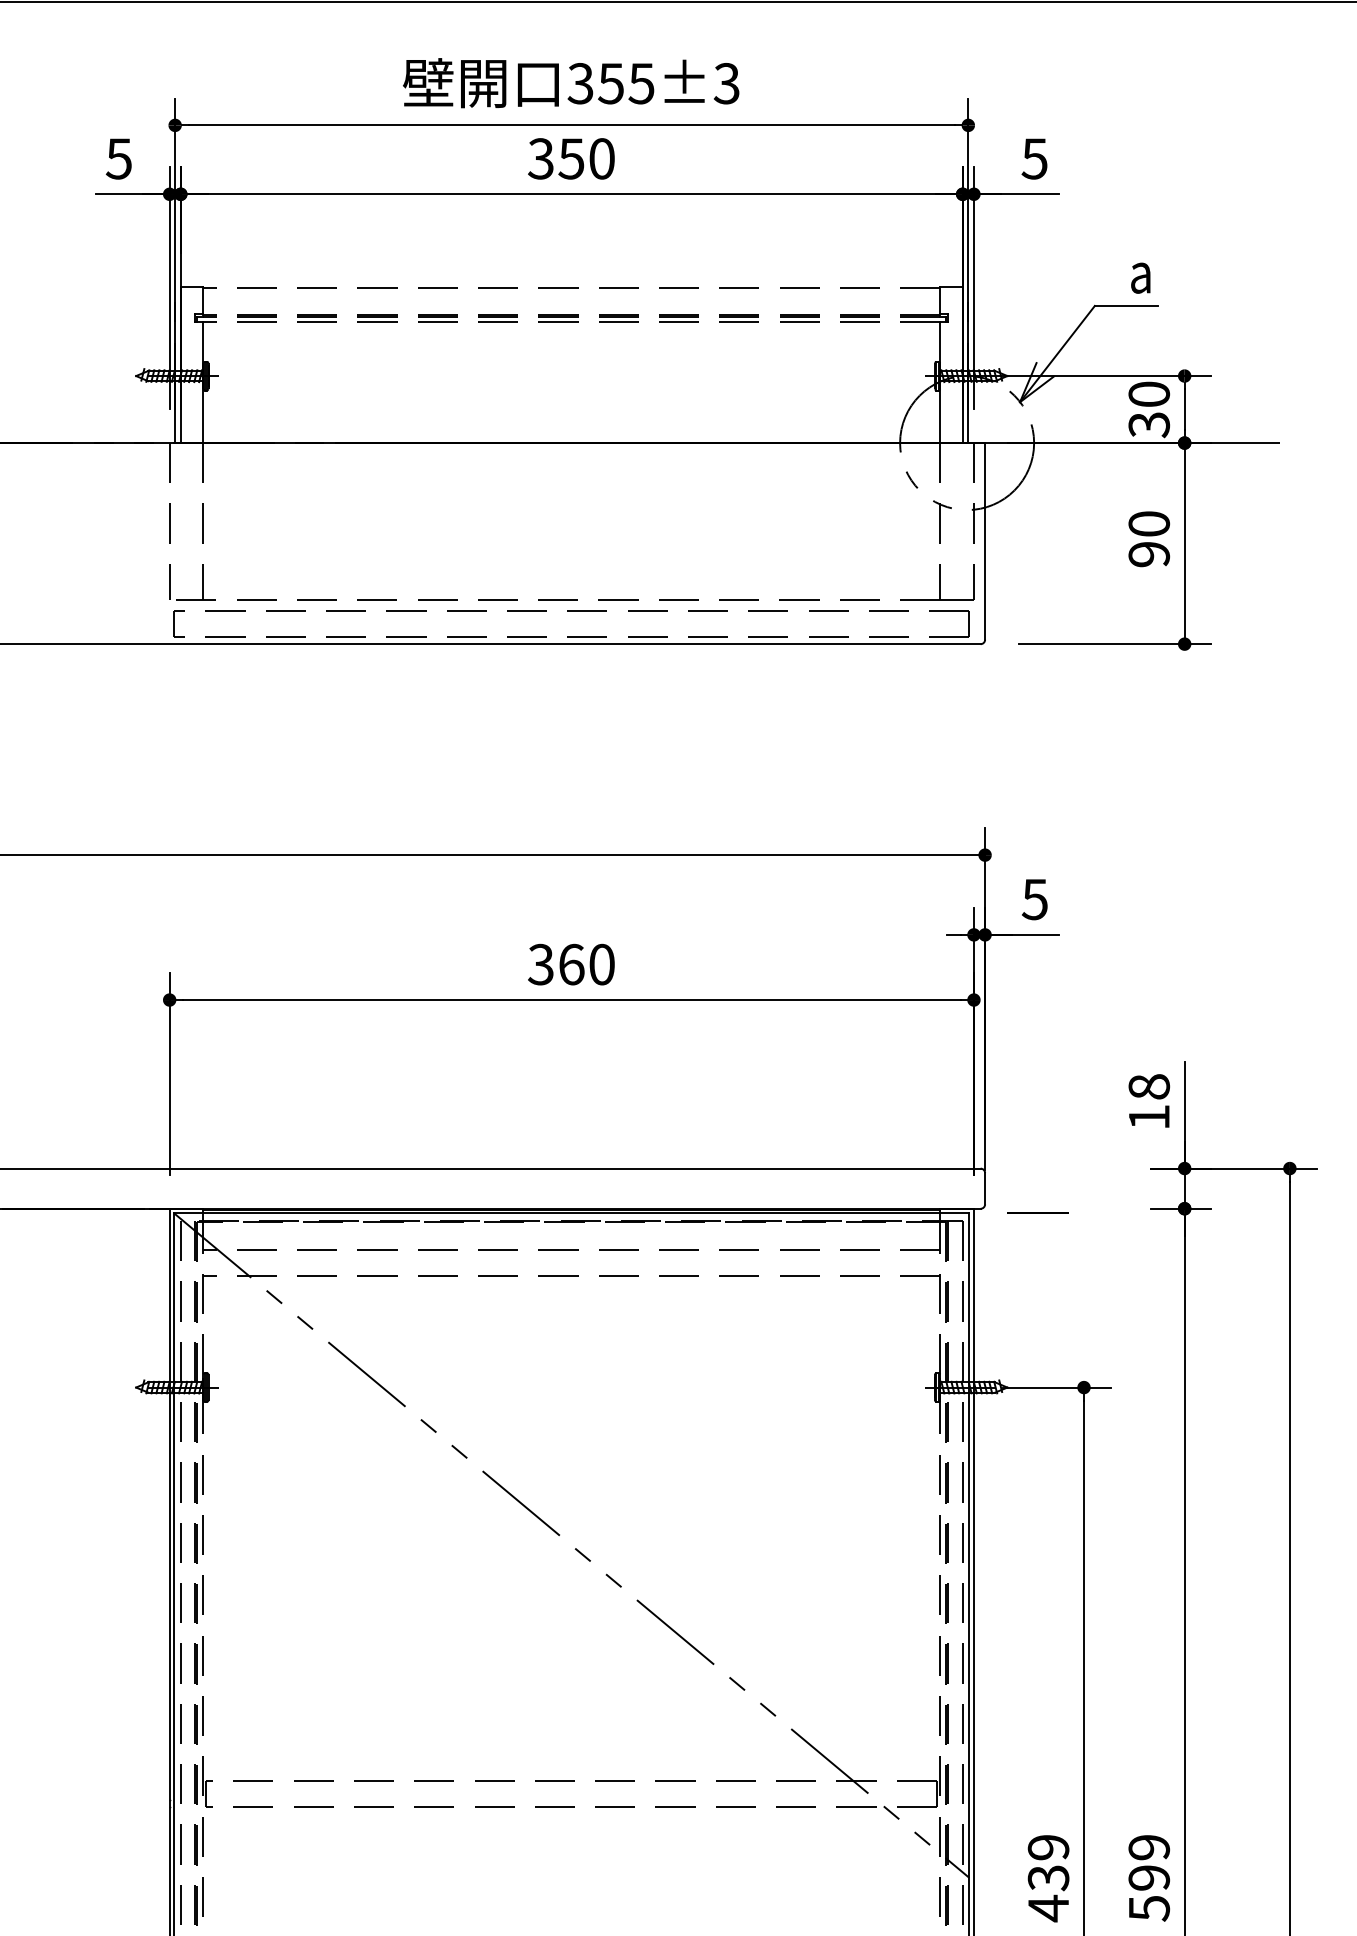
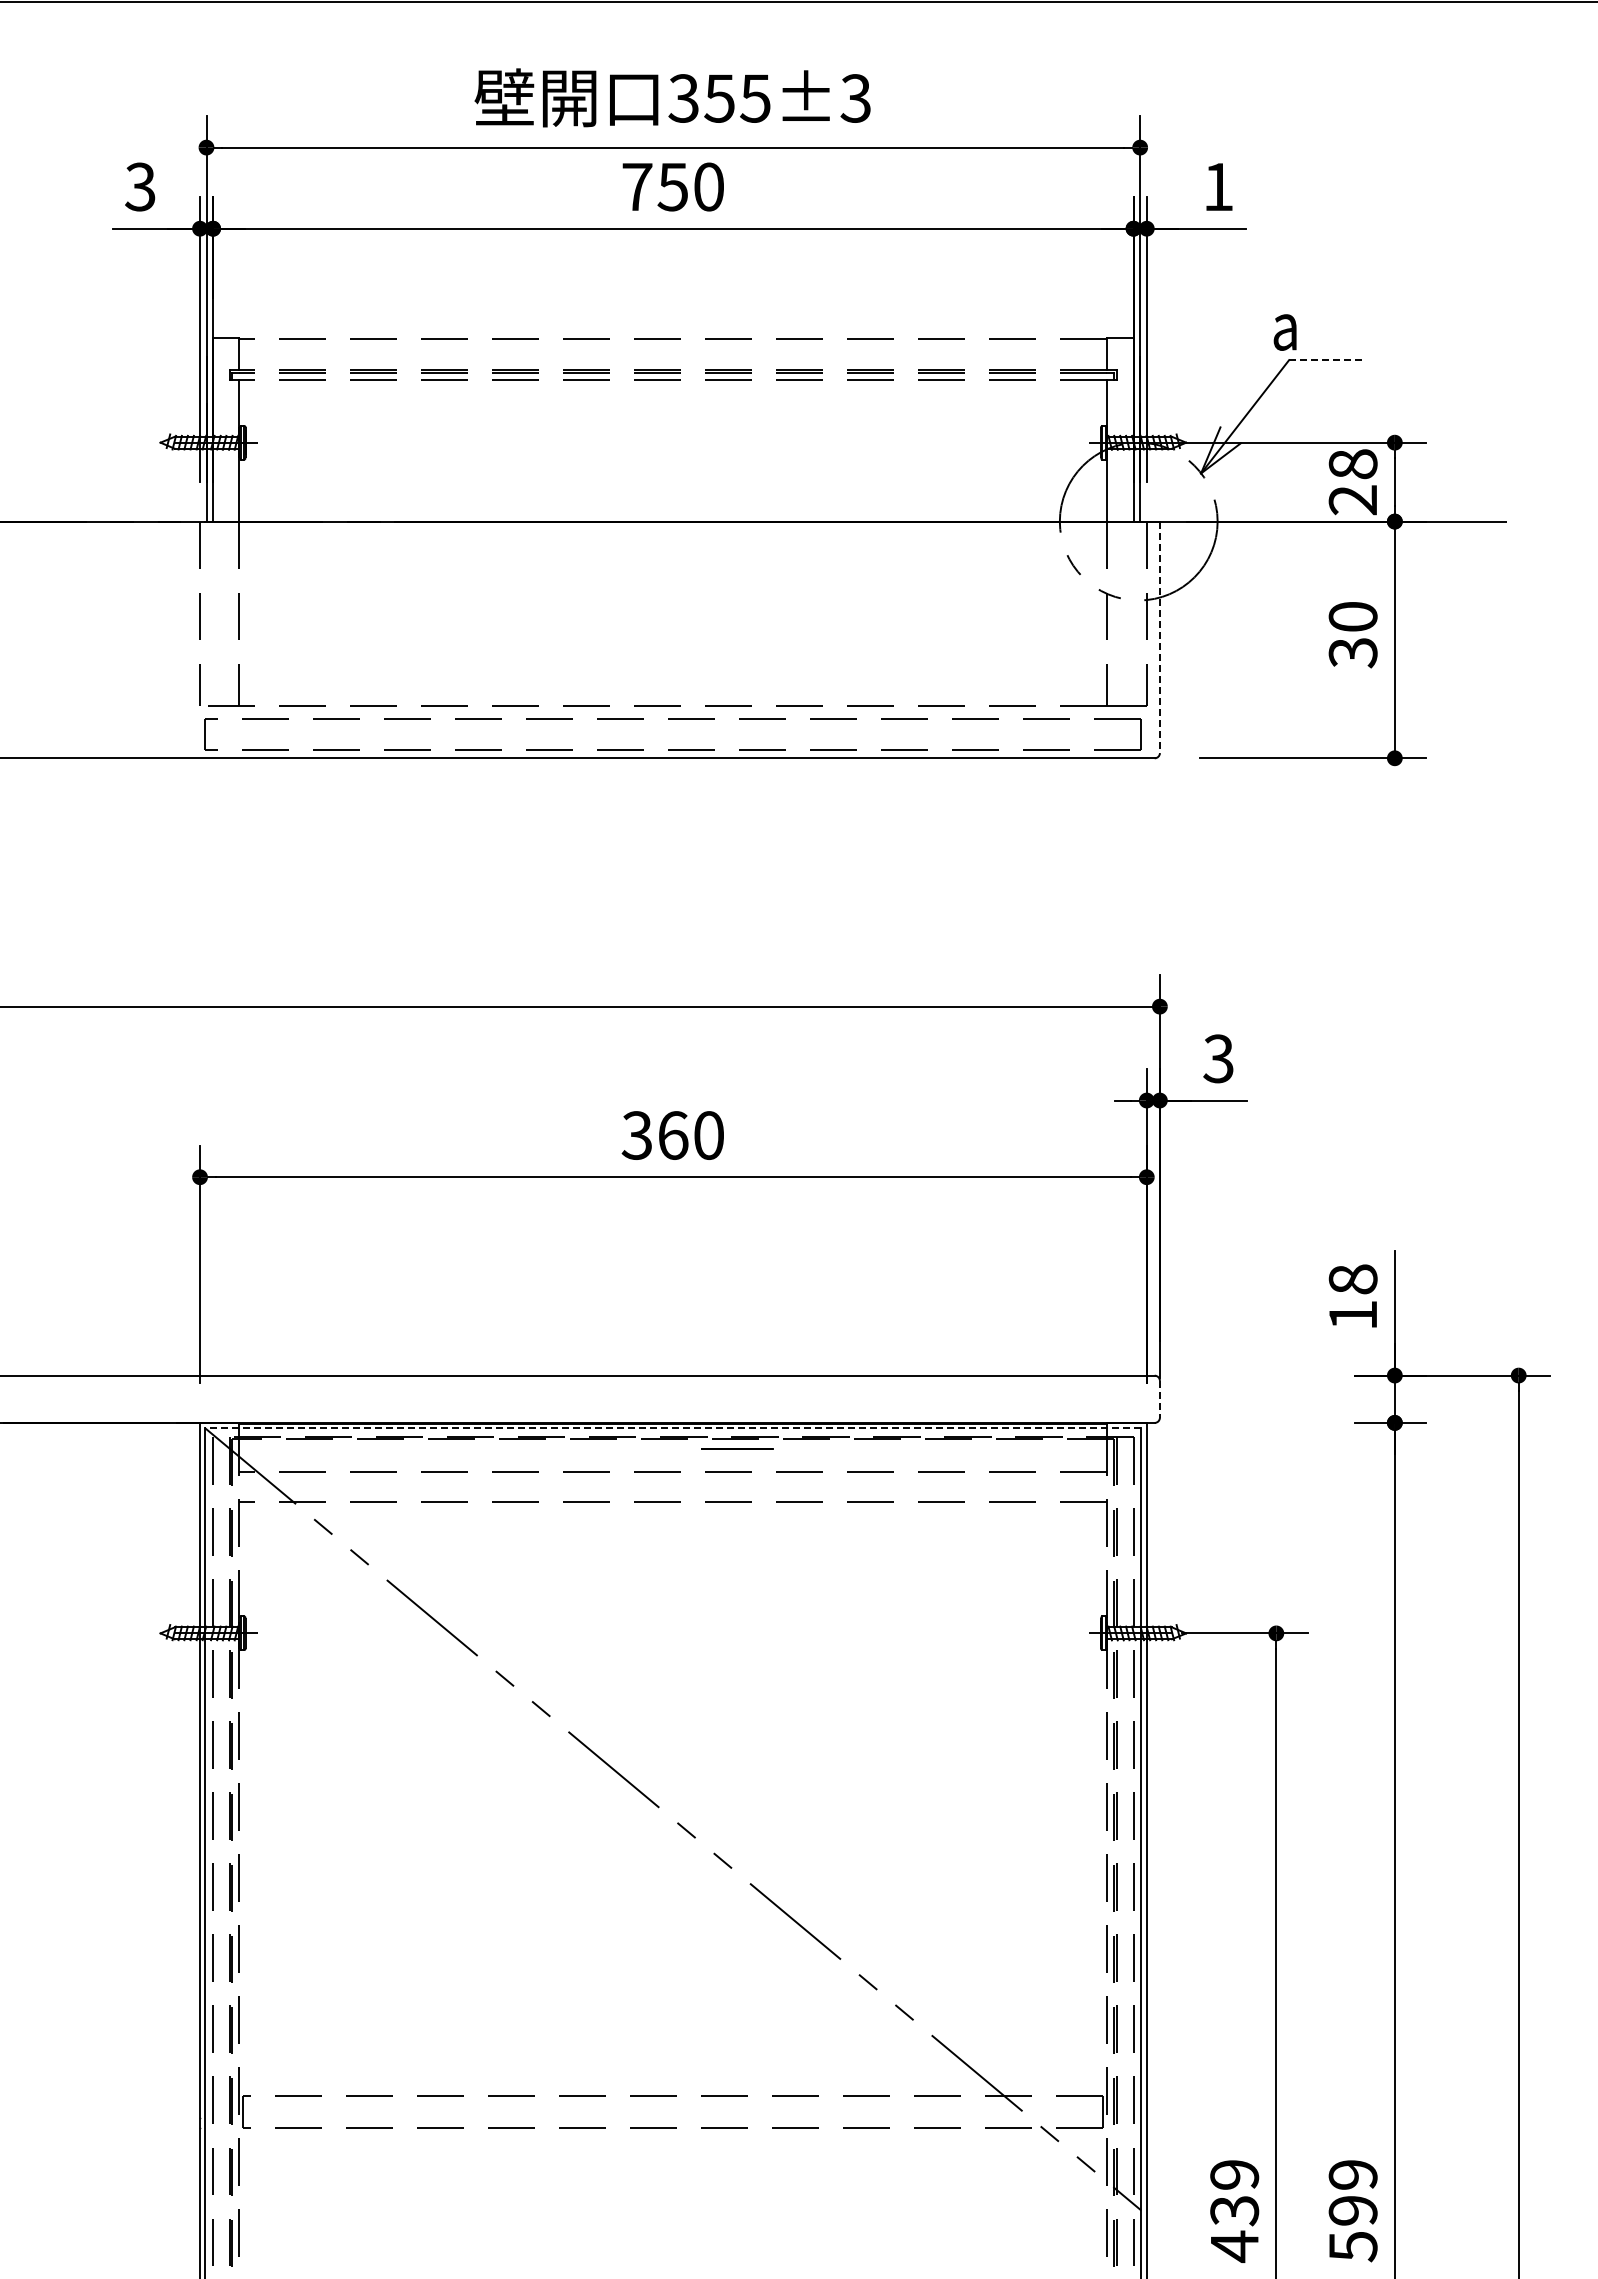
text: (119, 158) -> (140, 186), 5 -> 3
text: (540, 158) -> (636, 186), 350 -> 750
text: (1034, 159) -> (1217, 187), 5 -> 1
text: (1140, 278) -> (1284, 332), moved
line: (1126, 306) -> (1326, 360), solid -> dashed
text: (1148, 409) -> (1352, 482), 30 -> 28
line: (984, 541) -> (1159, 637), solid -> dashed
text: (1148, 555) -> (1352, 653), 90 -> 30
text: (1034, 899) -> (1218, 1058), 5 -> 3
line: (984, 1188) -> (1159, 1399), solid -> dashed
line: (1038, 1212) -> (737, 1448), moved
line: (571, 1213) -> (672, 1428), solid -> dashed

